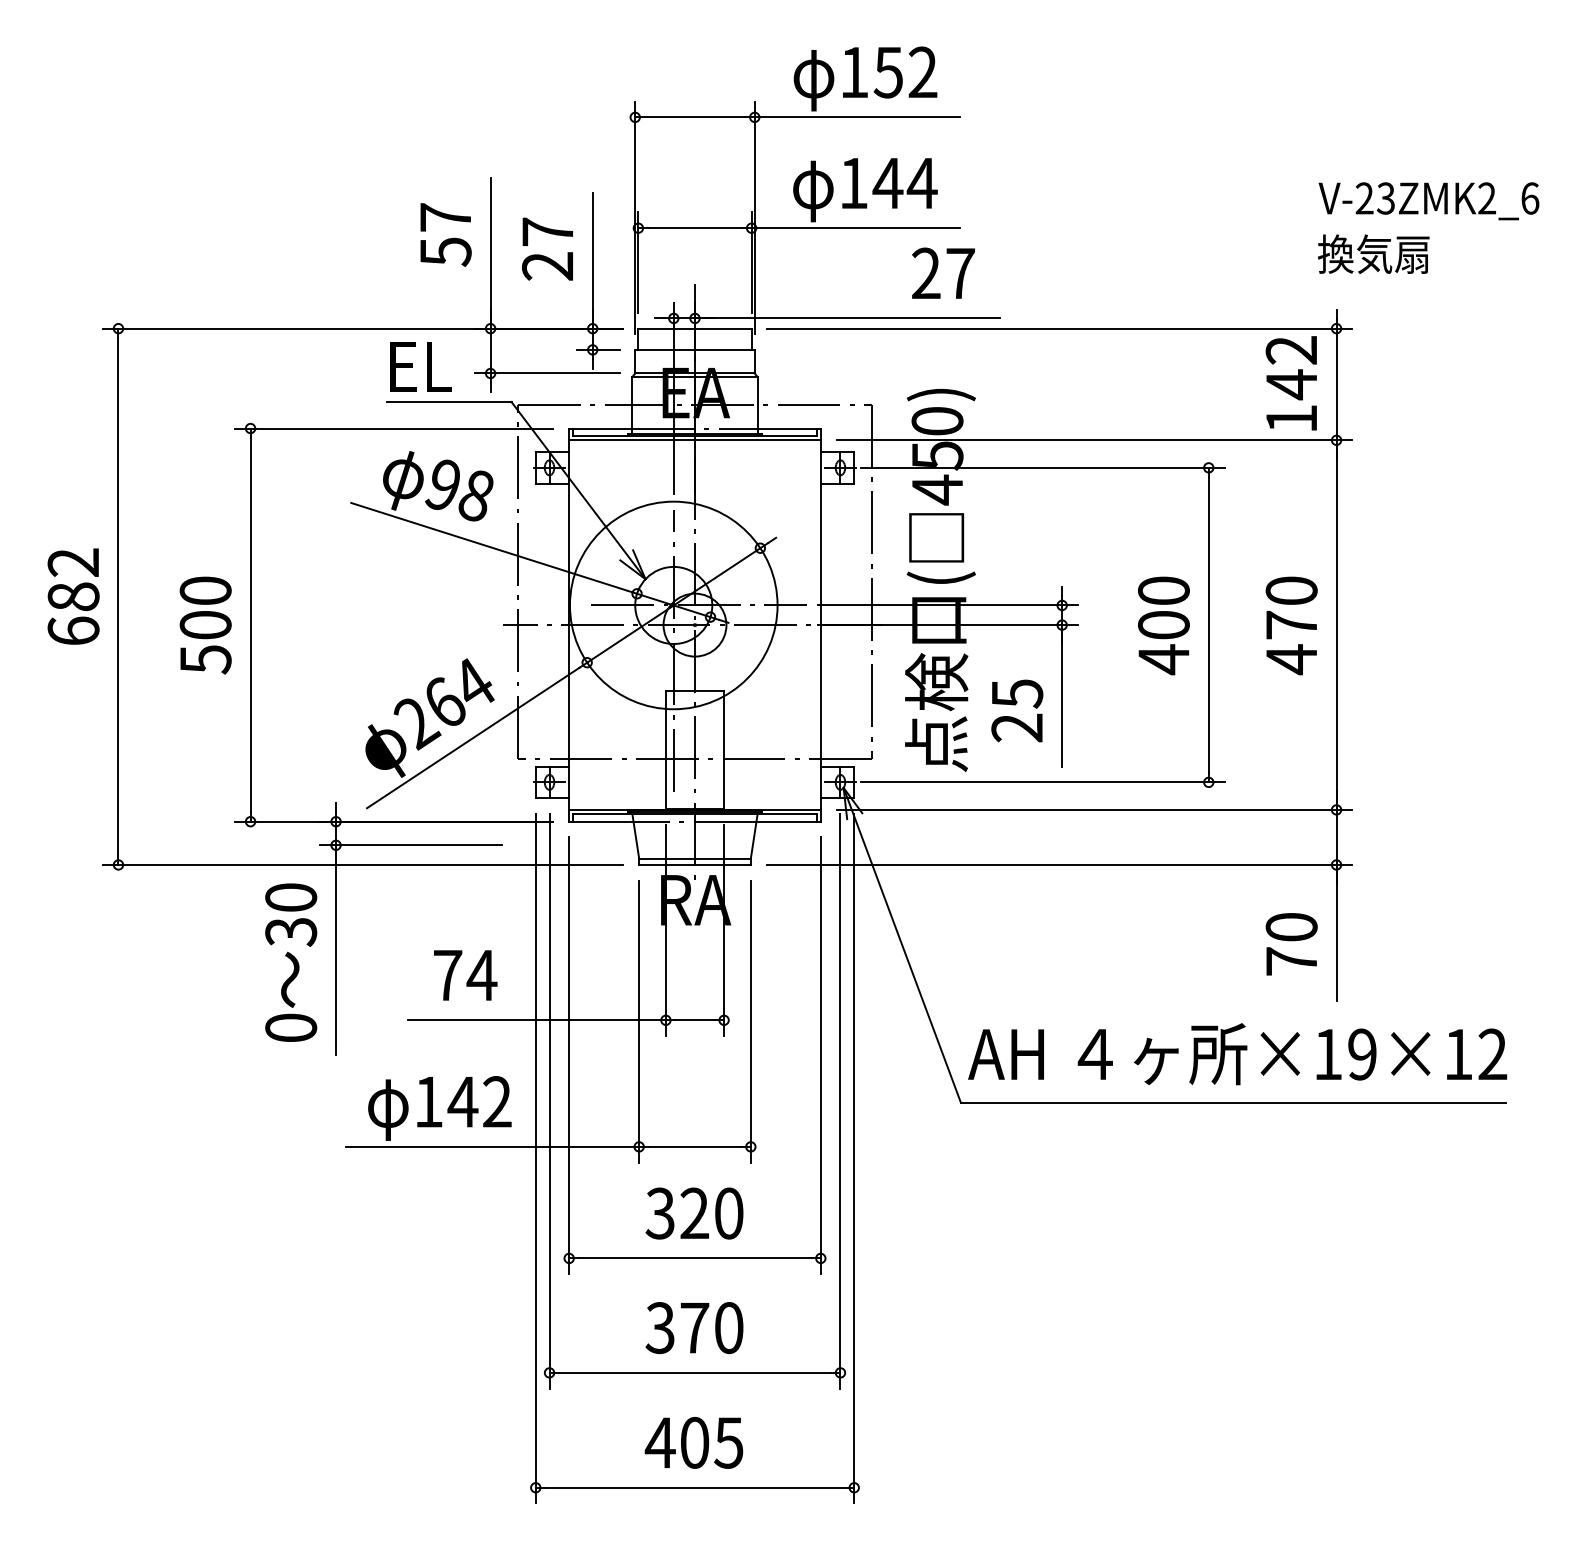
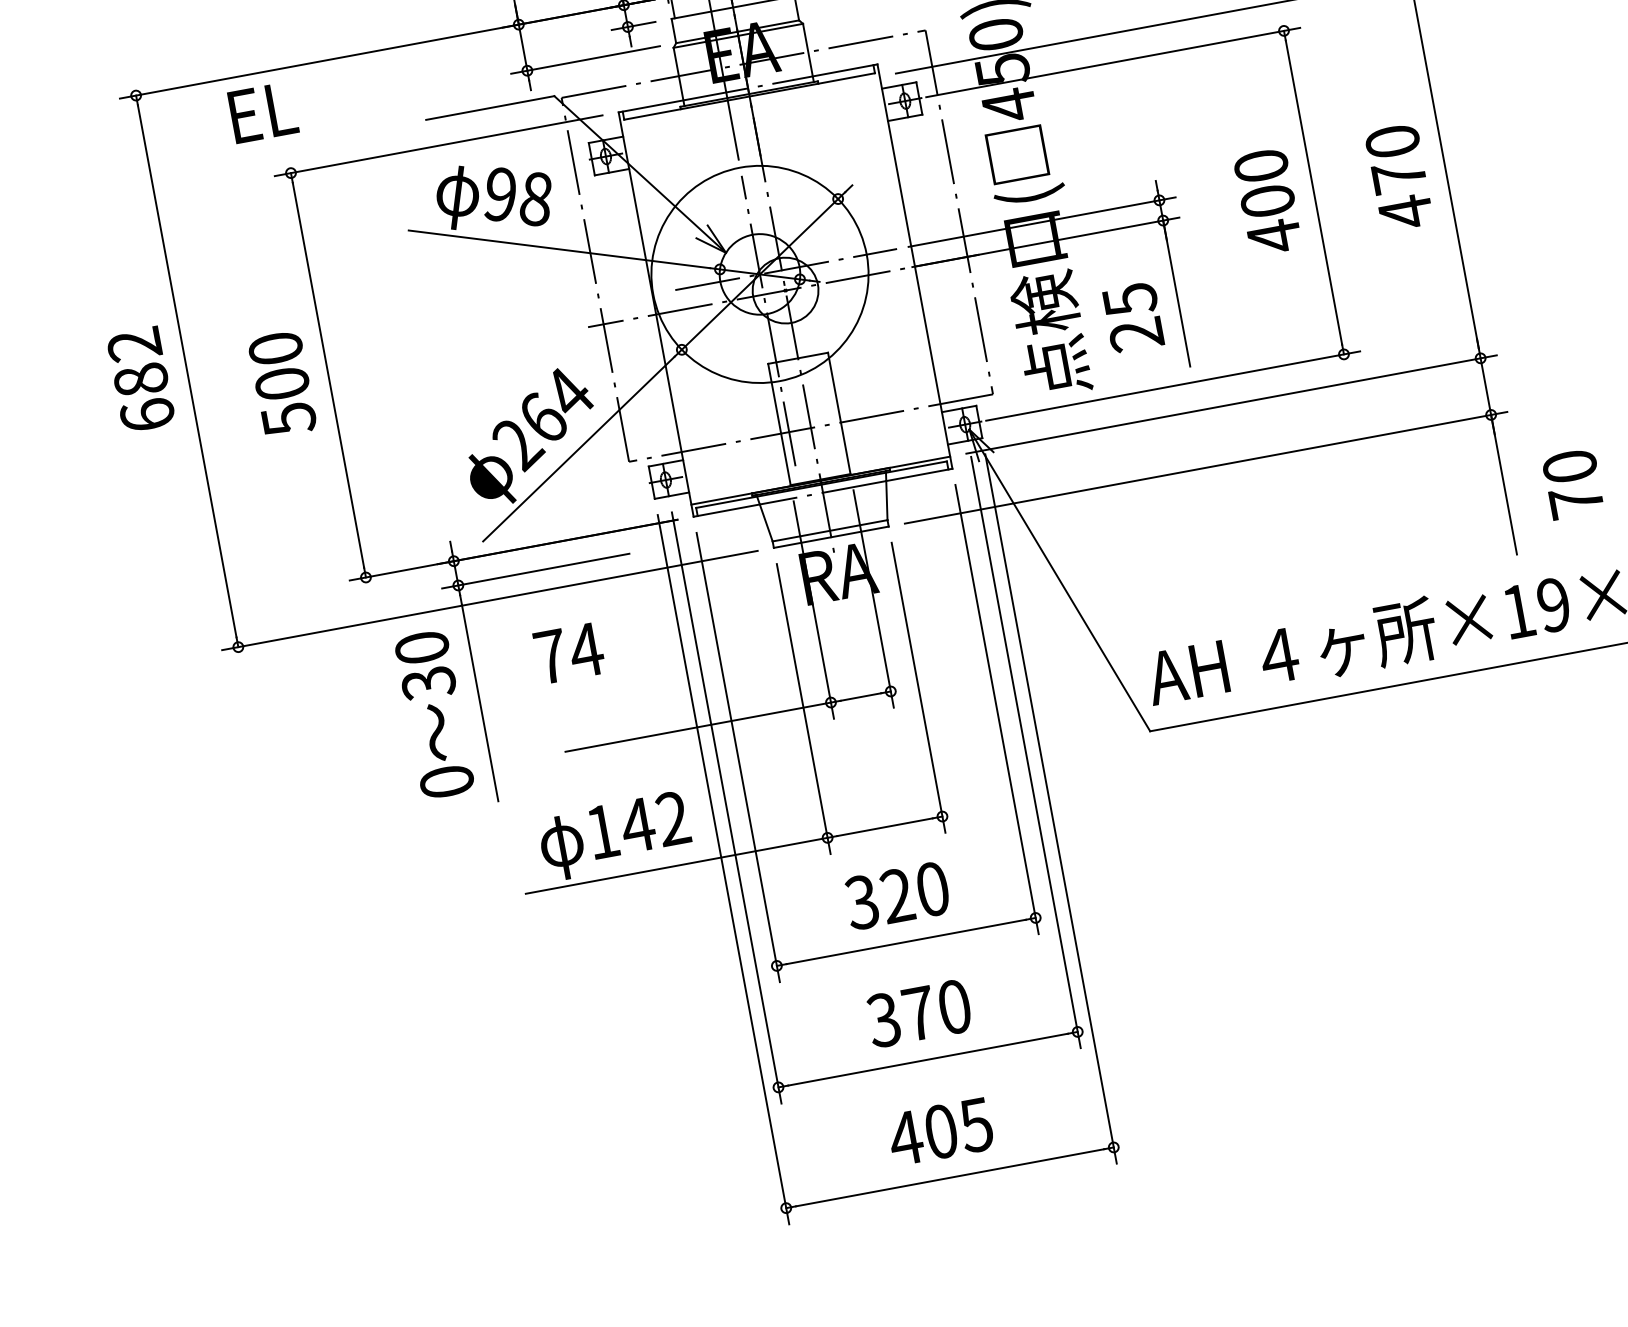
text: (420, 366) -> (262, 112), moved
line: (694, 440) -> (749, 100), removed
text: (1291, 944) -> (1573, 484), moved
text: (465, 975) -> (569, 653), moved

